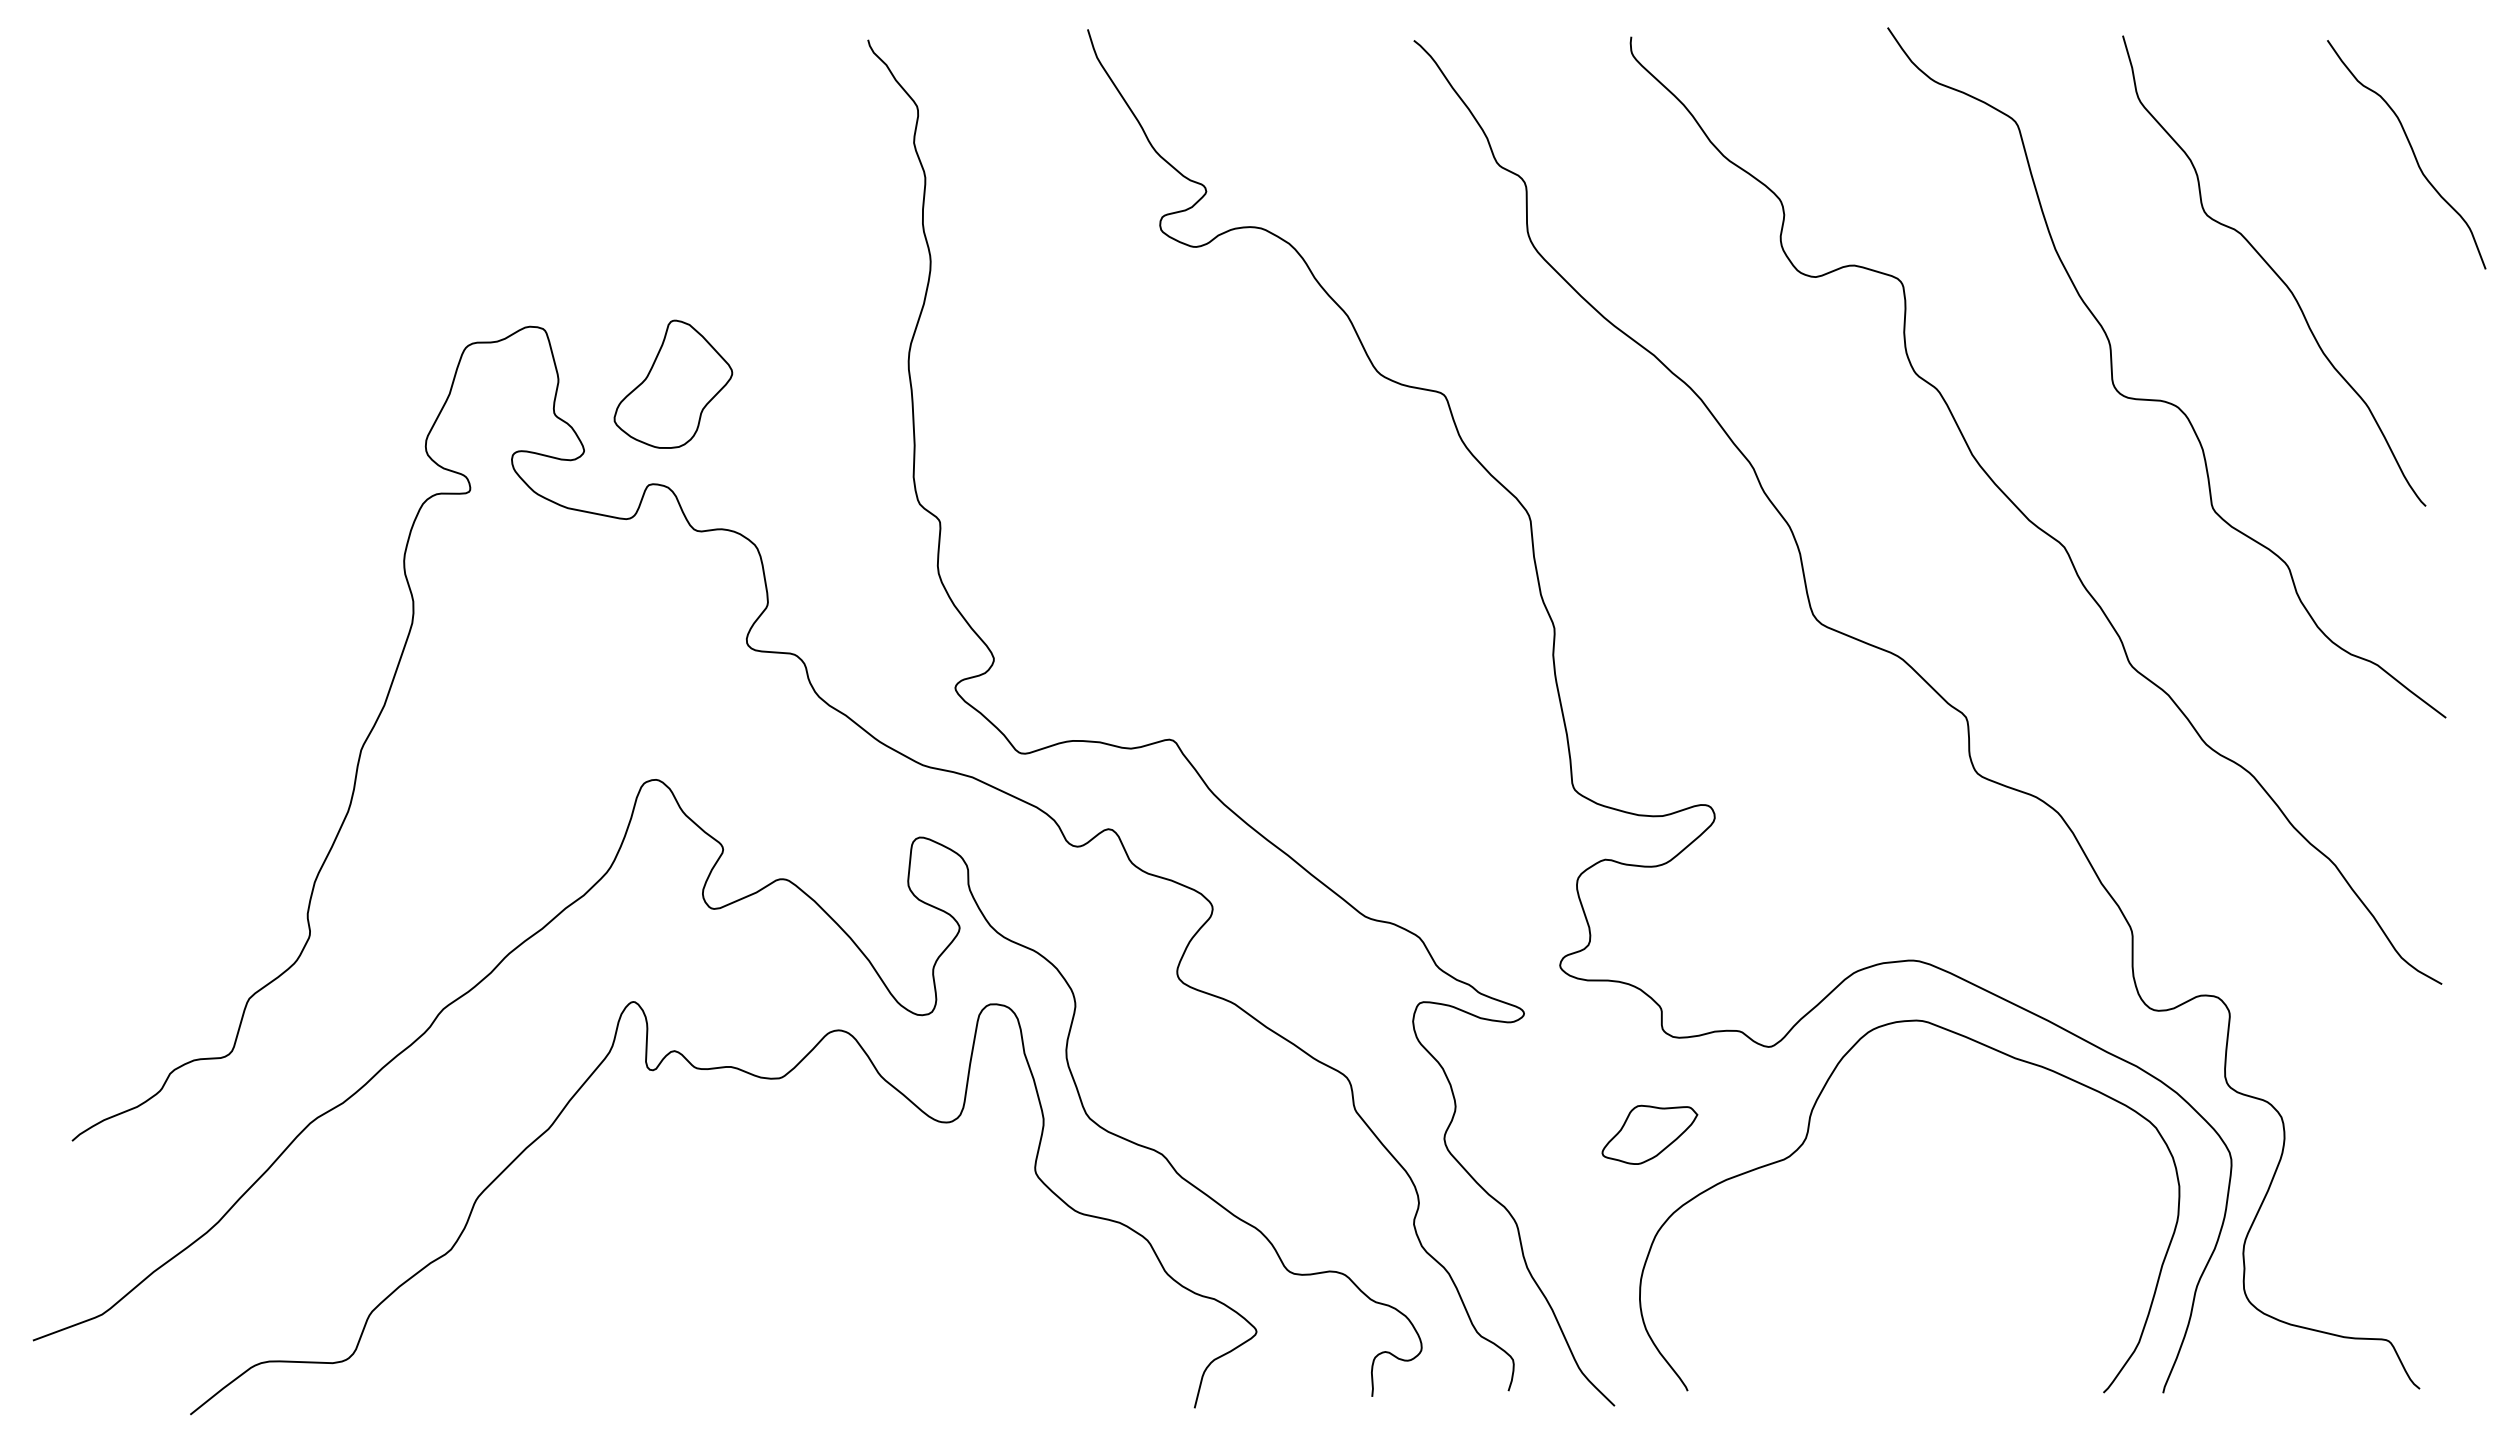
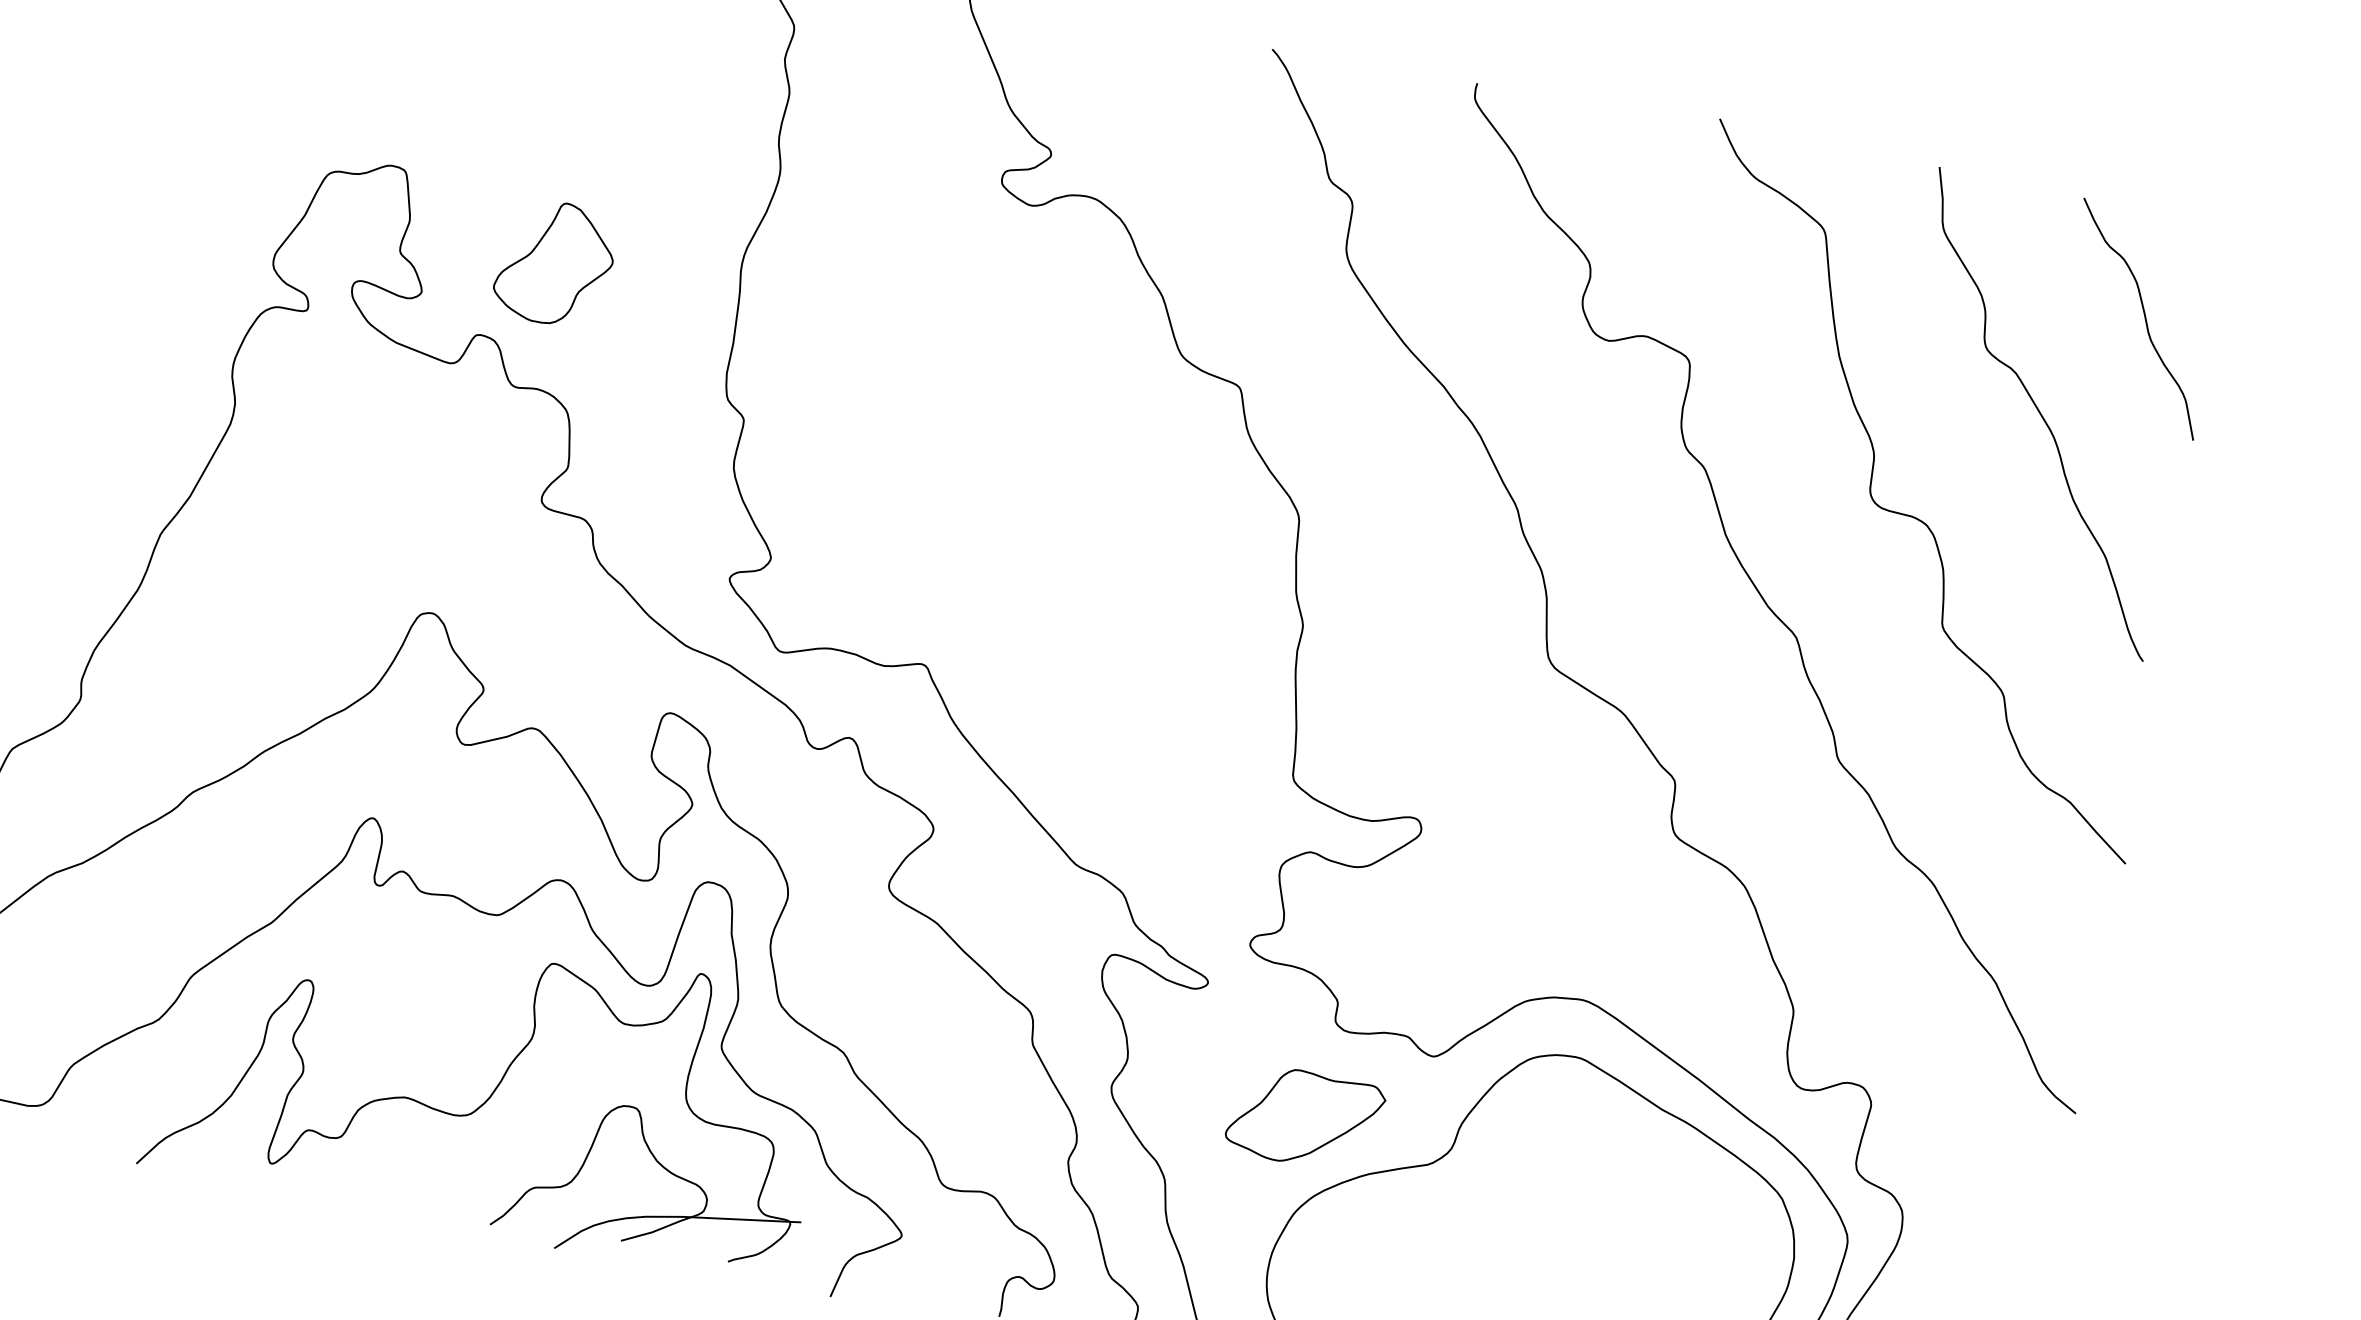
curve: (2412, 153) -> (2144, 319), moved
part: (673, 383) -> (555, 262), moved
part: (1649, 1134) -> (1305, 1118), size x1.67
part: (810, 1255) -> (495, 1087), added

